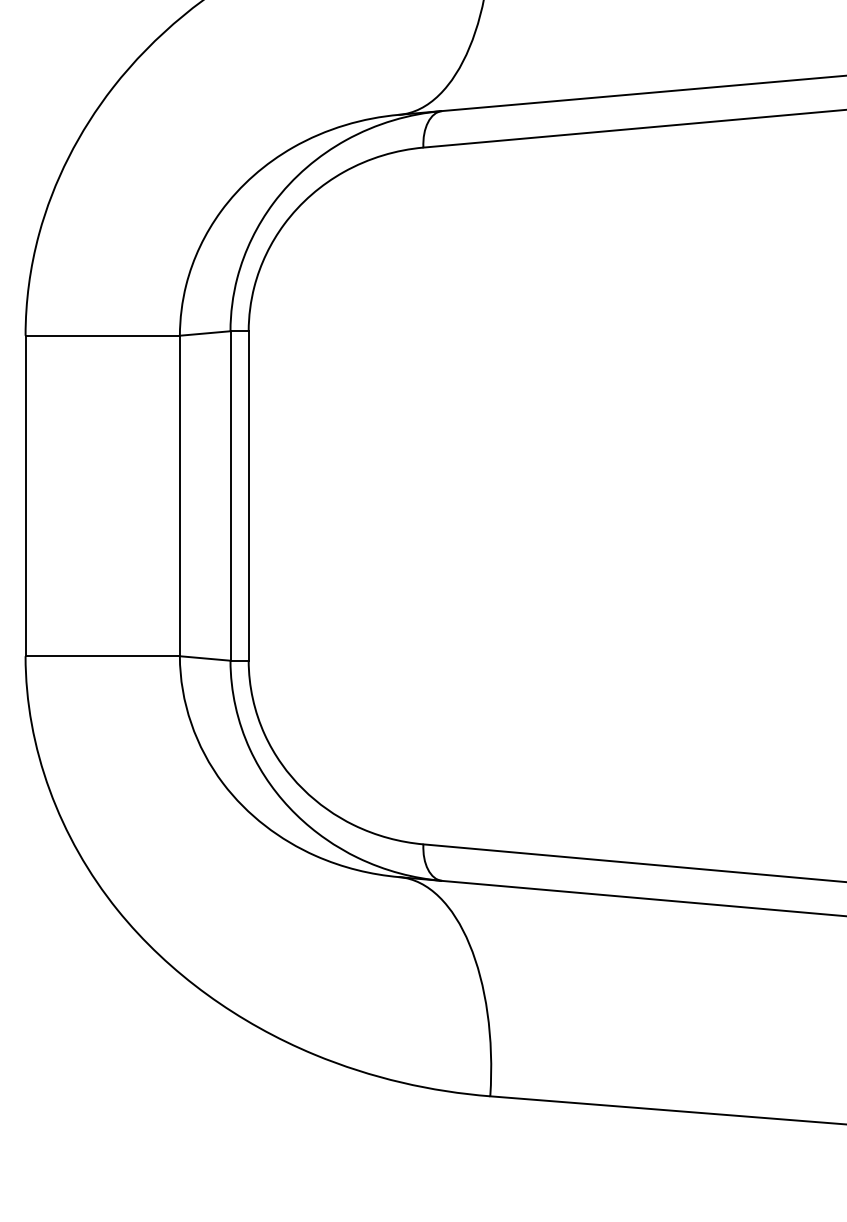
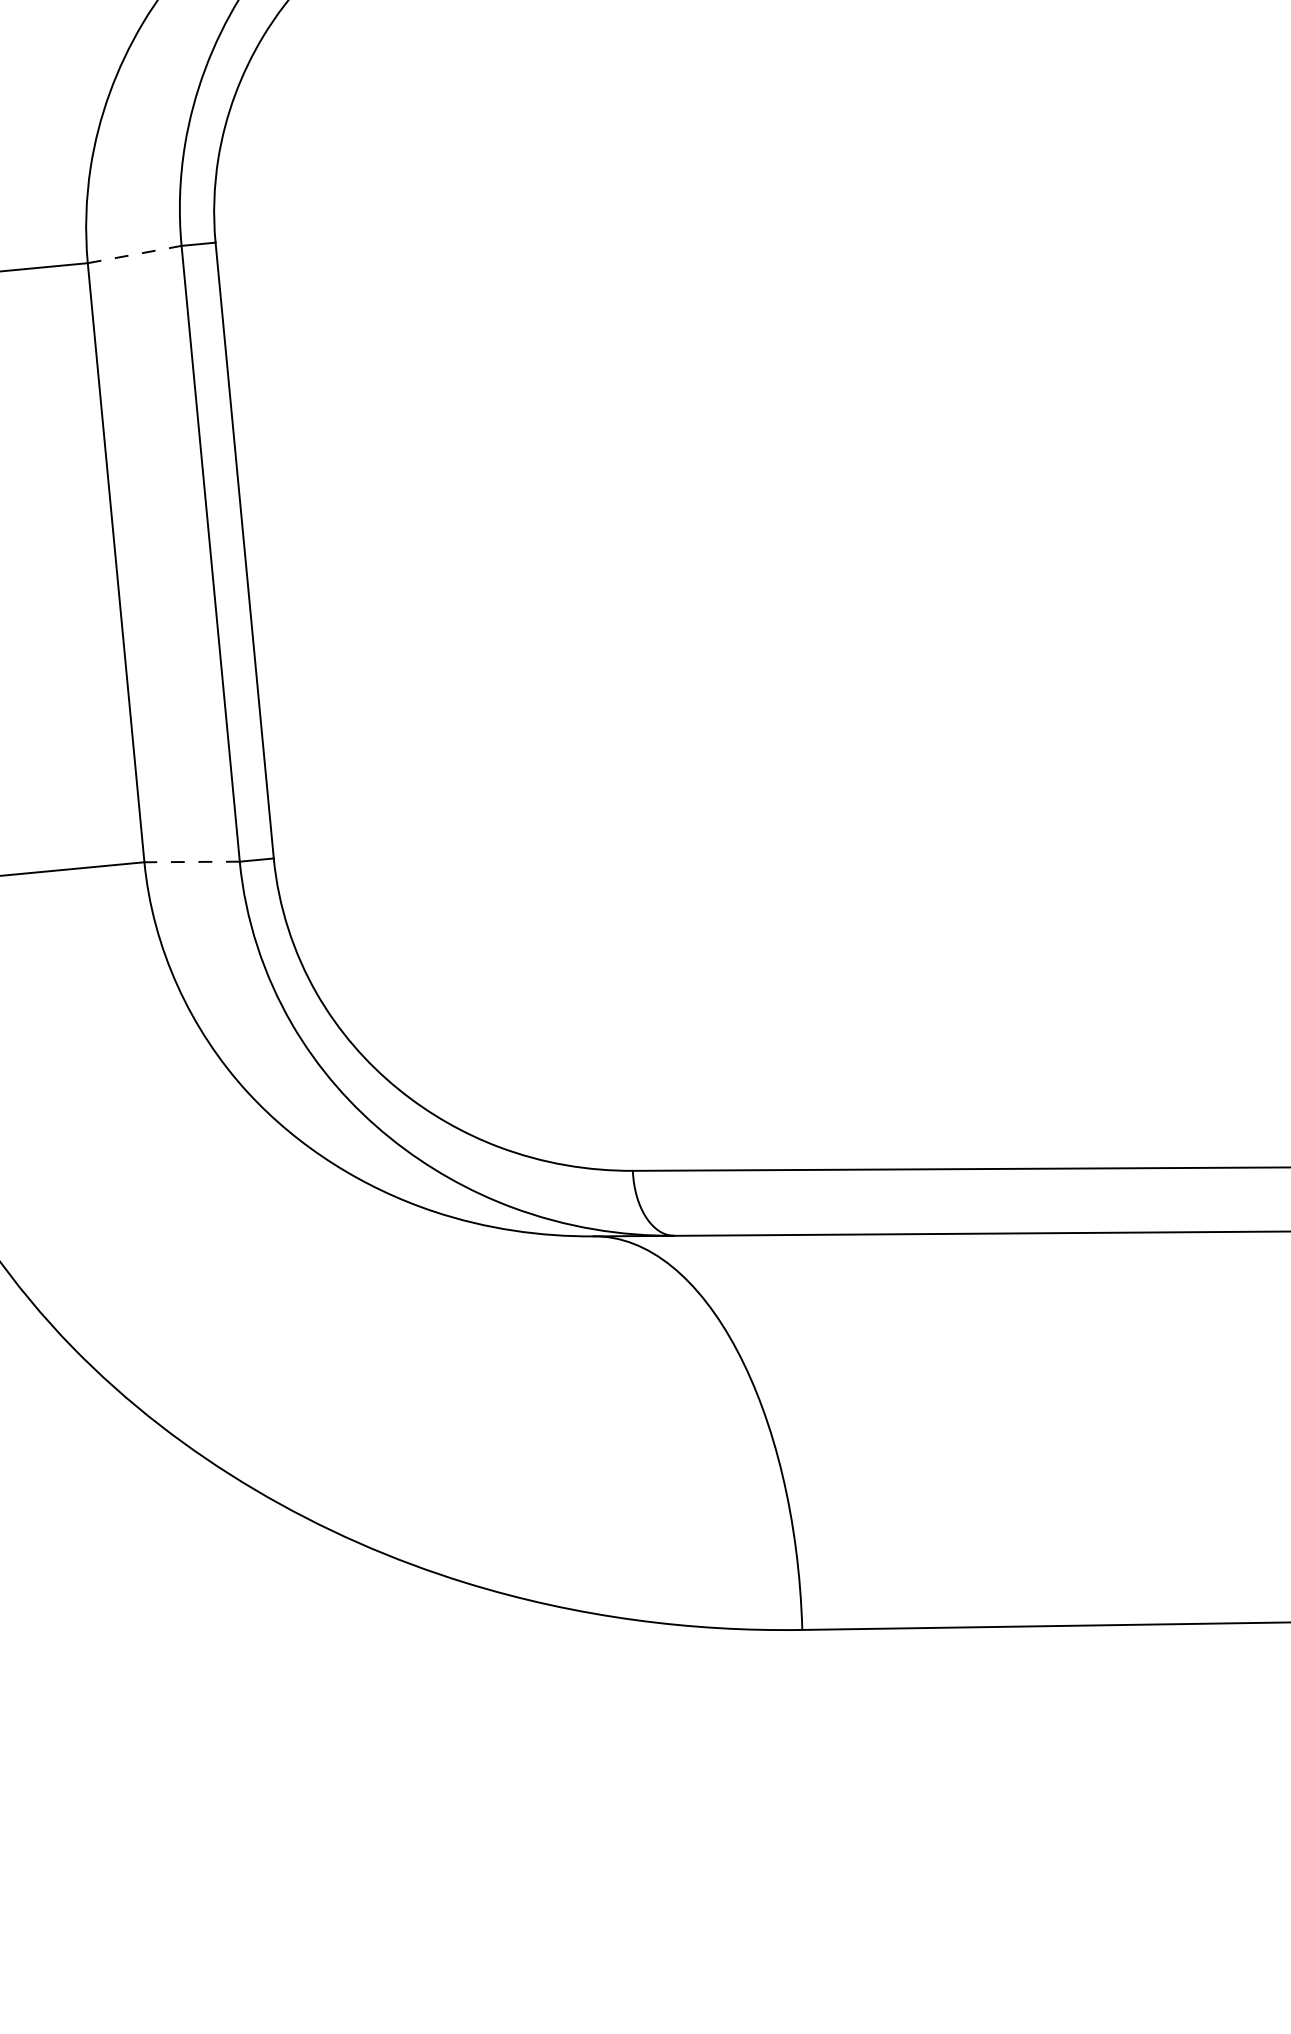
line: (205, 333) -> (135, 254), solid -> dashed
line: (204, 658) -> (190, 862), solid -> dashed

